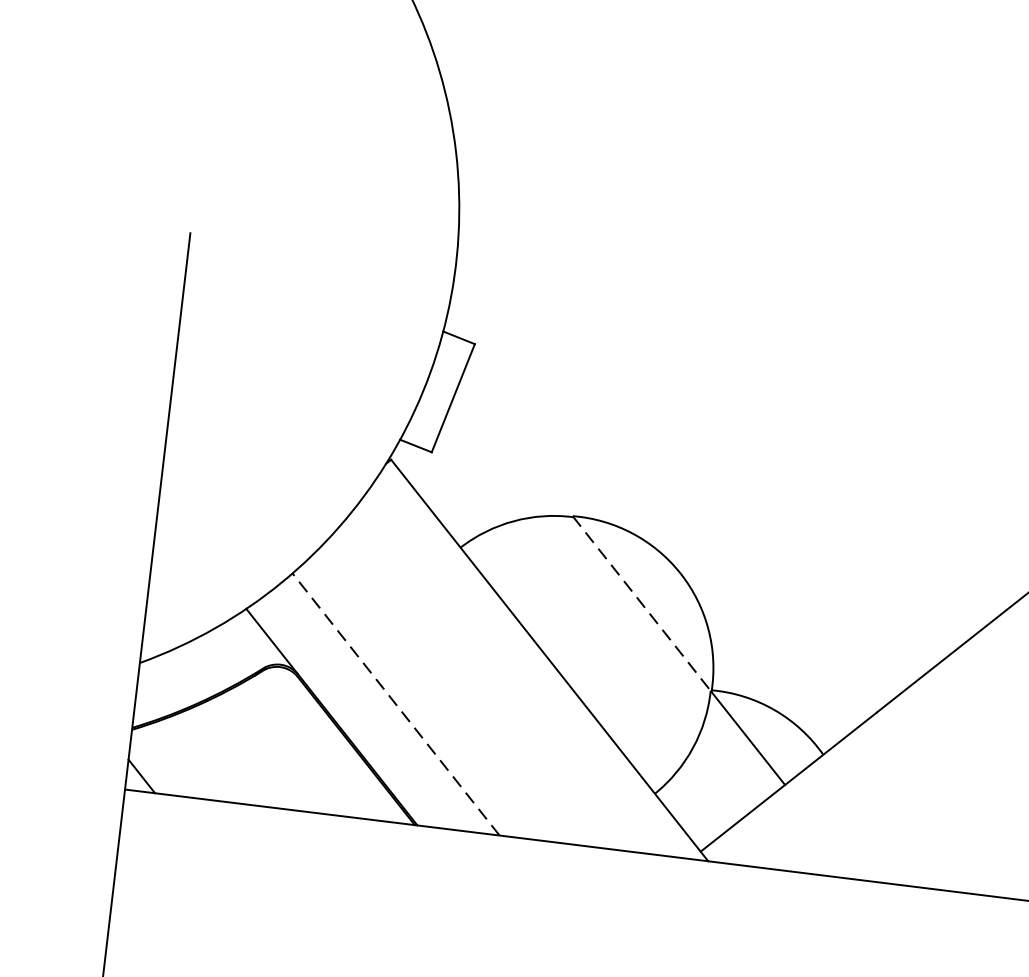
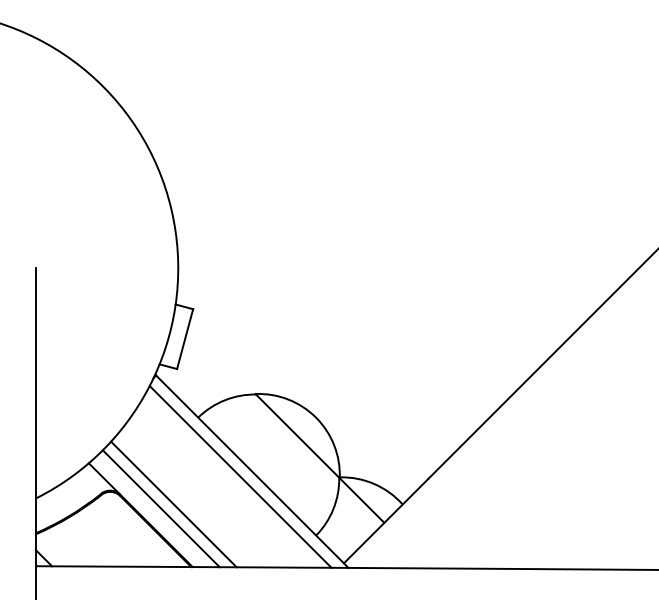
line: (641, 604) -> (297, 436), dashed -> solid
line: (526, 666) -> (240, 476), added
line: (395, 704) -> (173, 504), dashed -> solid
line: (370, 709) -> (160, 508), added

